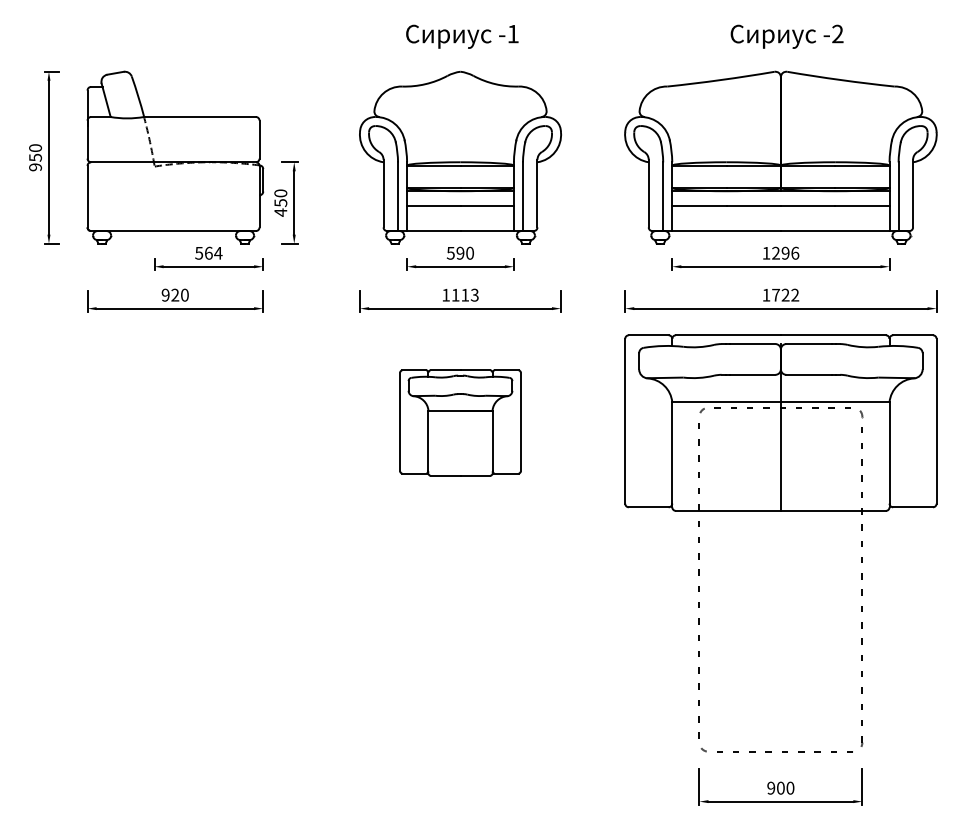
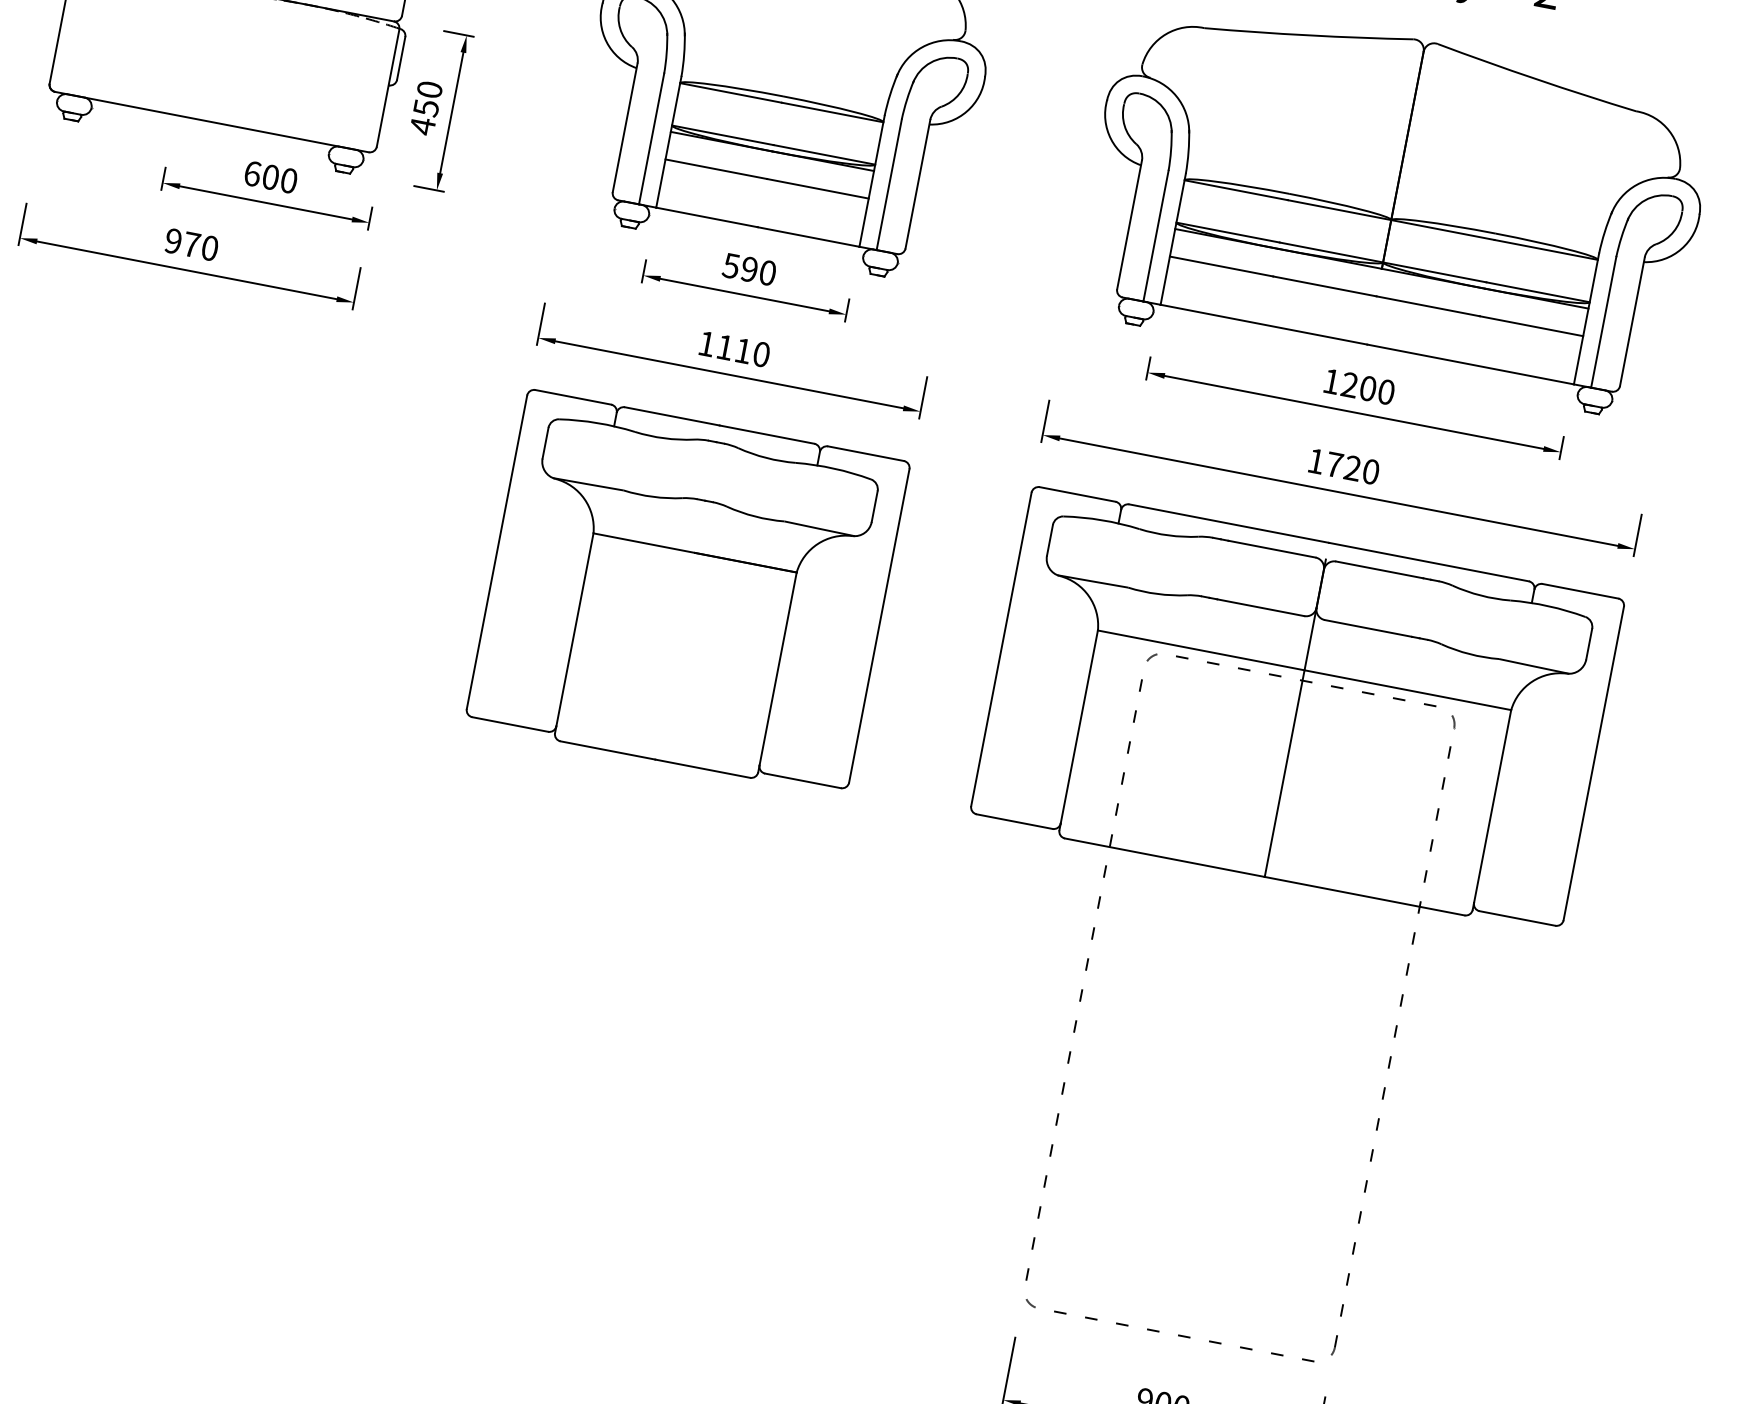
text: (208, 252) -> (270, 175), 564 -> 600
text: (790, 252) -> (1377, 388), 1296 -> 1200
text: (175, 294) -> (192, 243), 920 -> 970
text: (474, 294) -> (761, 353), 1113 -> 1110
text: (795, 294) -> (1371, 470), 1722 -> 1720
part: (460, 422) -> (687, 591), size x1.67

